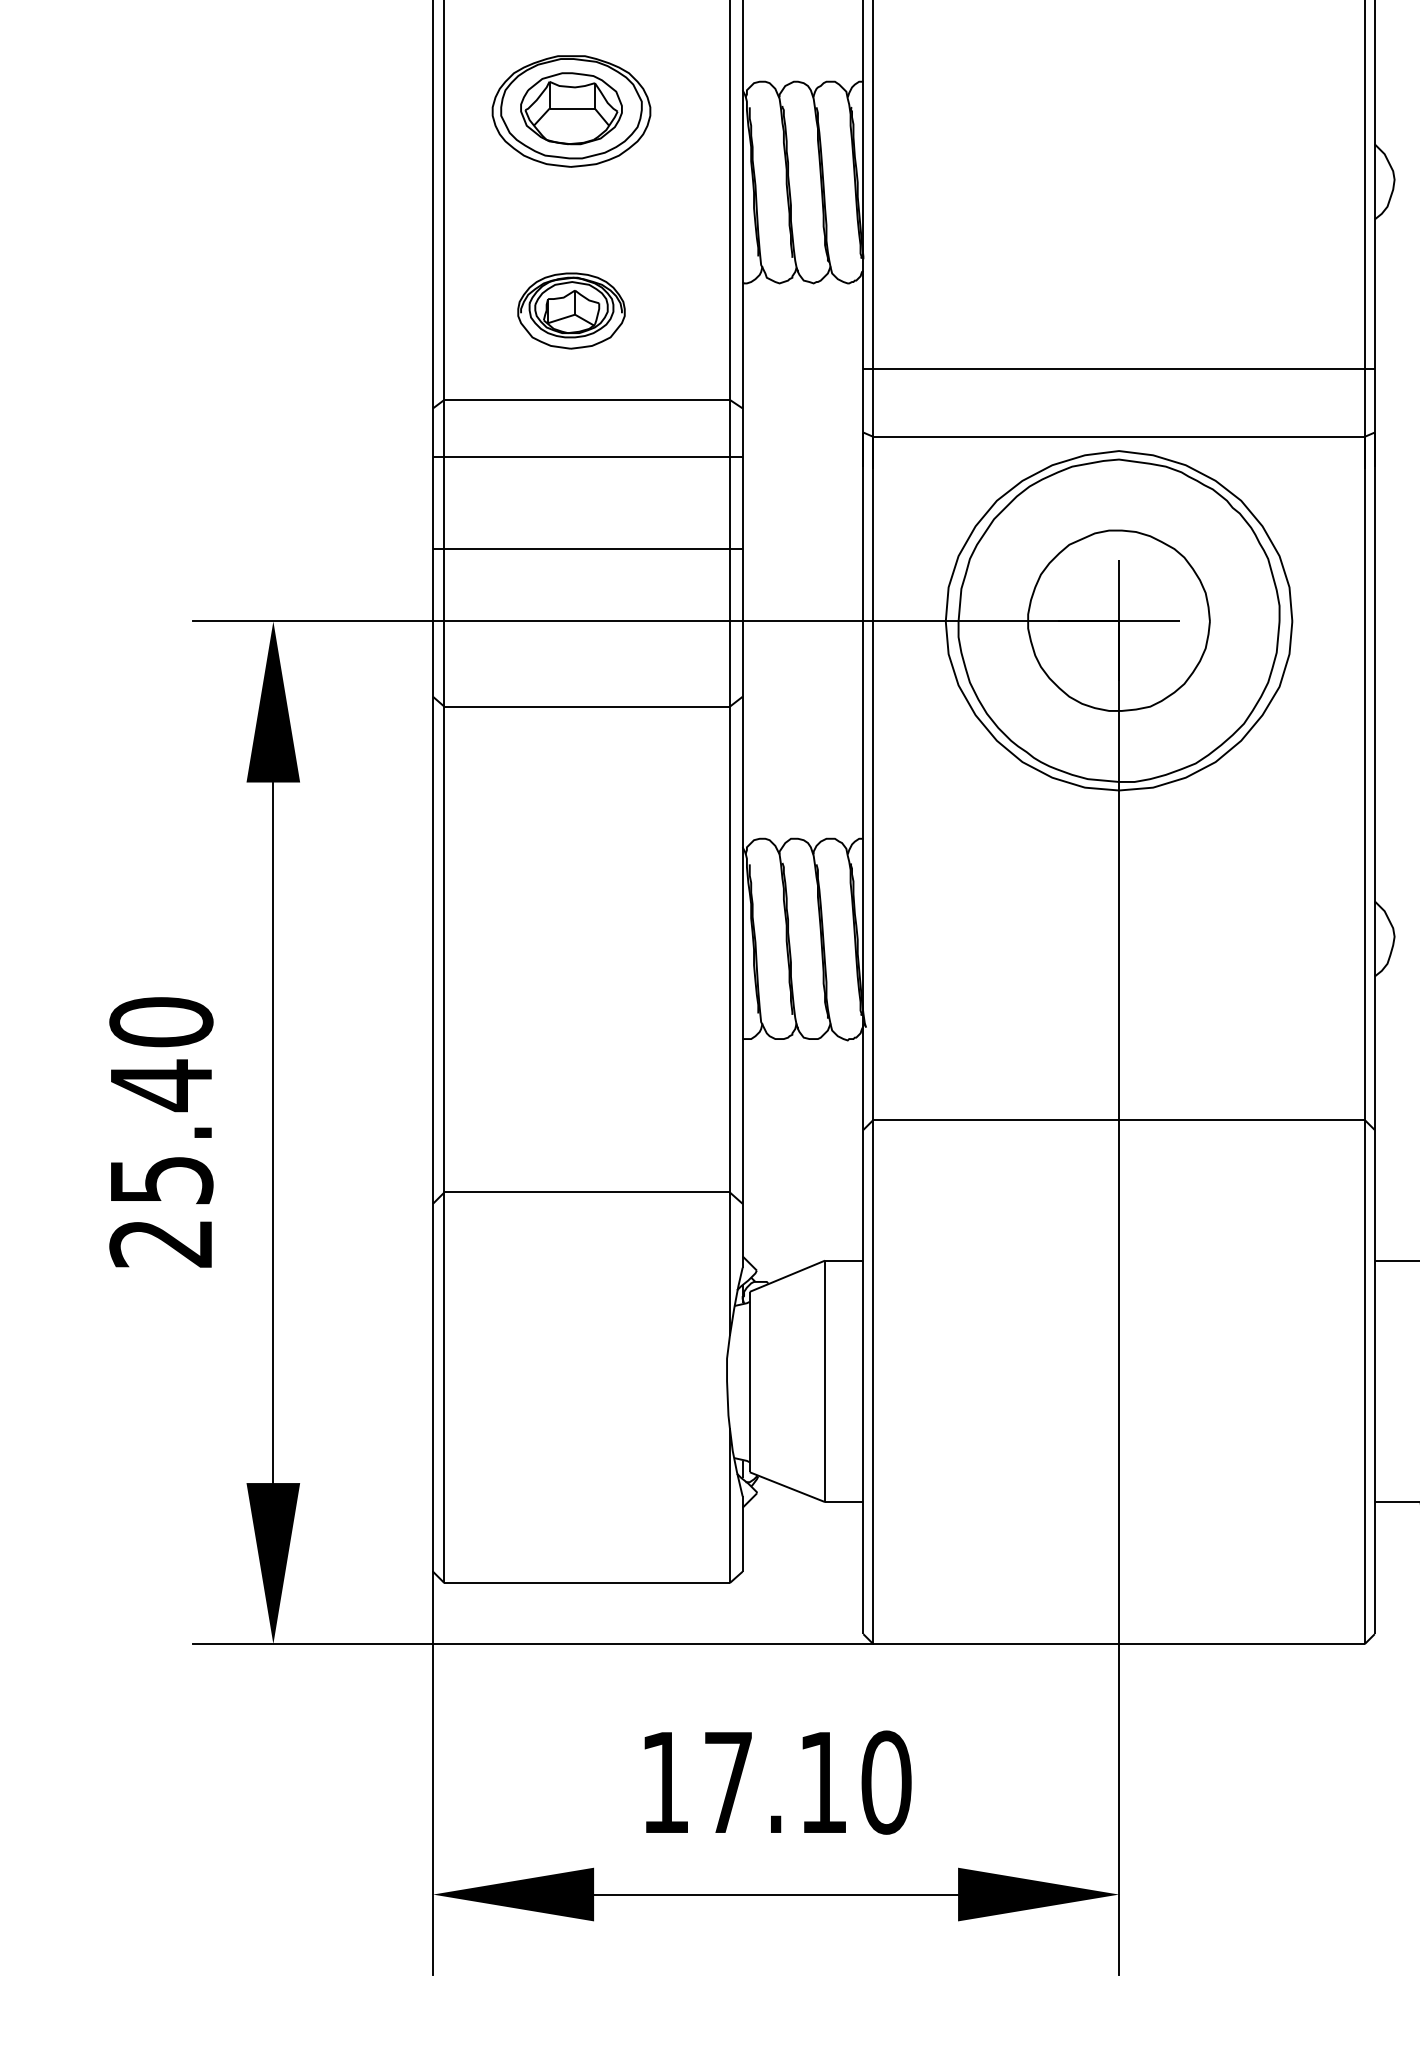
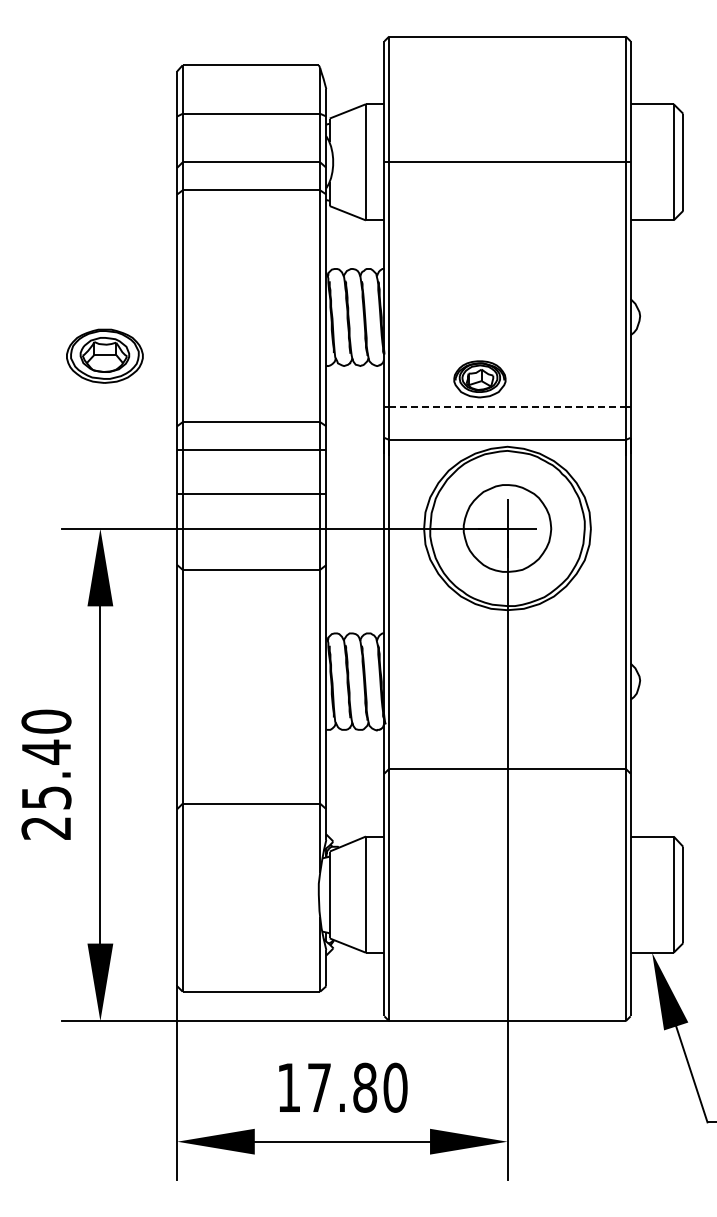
part: (570, 109) -> (104, 355), moved
part: (570, 311) -> (479, 379), moved
line: (1121, 369) -> (508, 407), solid -> dashed
text: (824, 1781) -> (365, 1087), 17.10 -> 17.80

